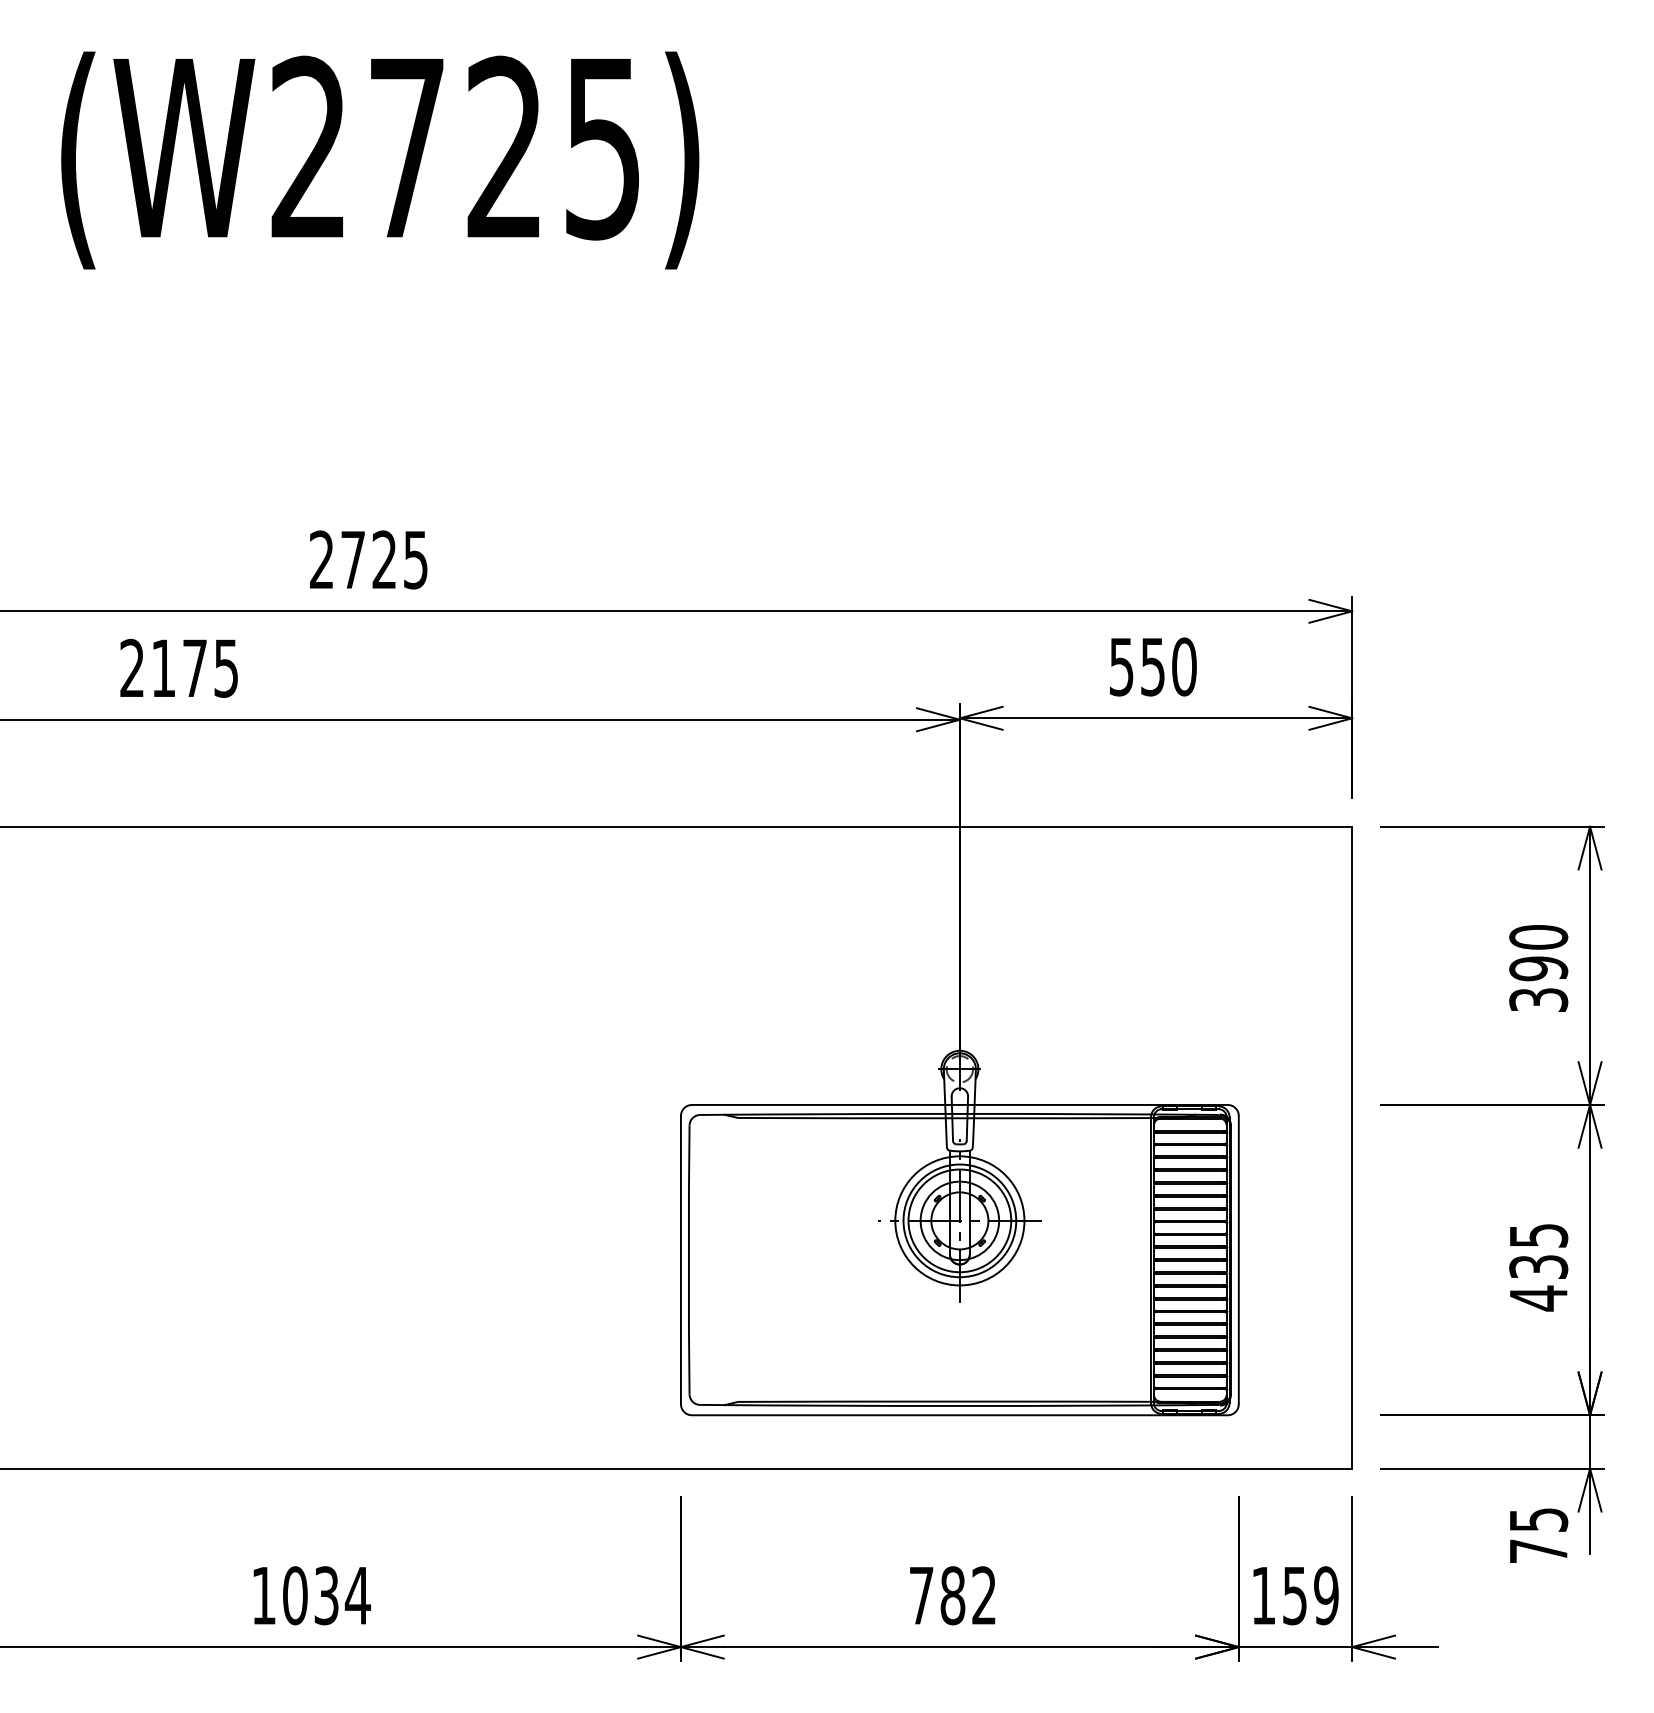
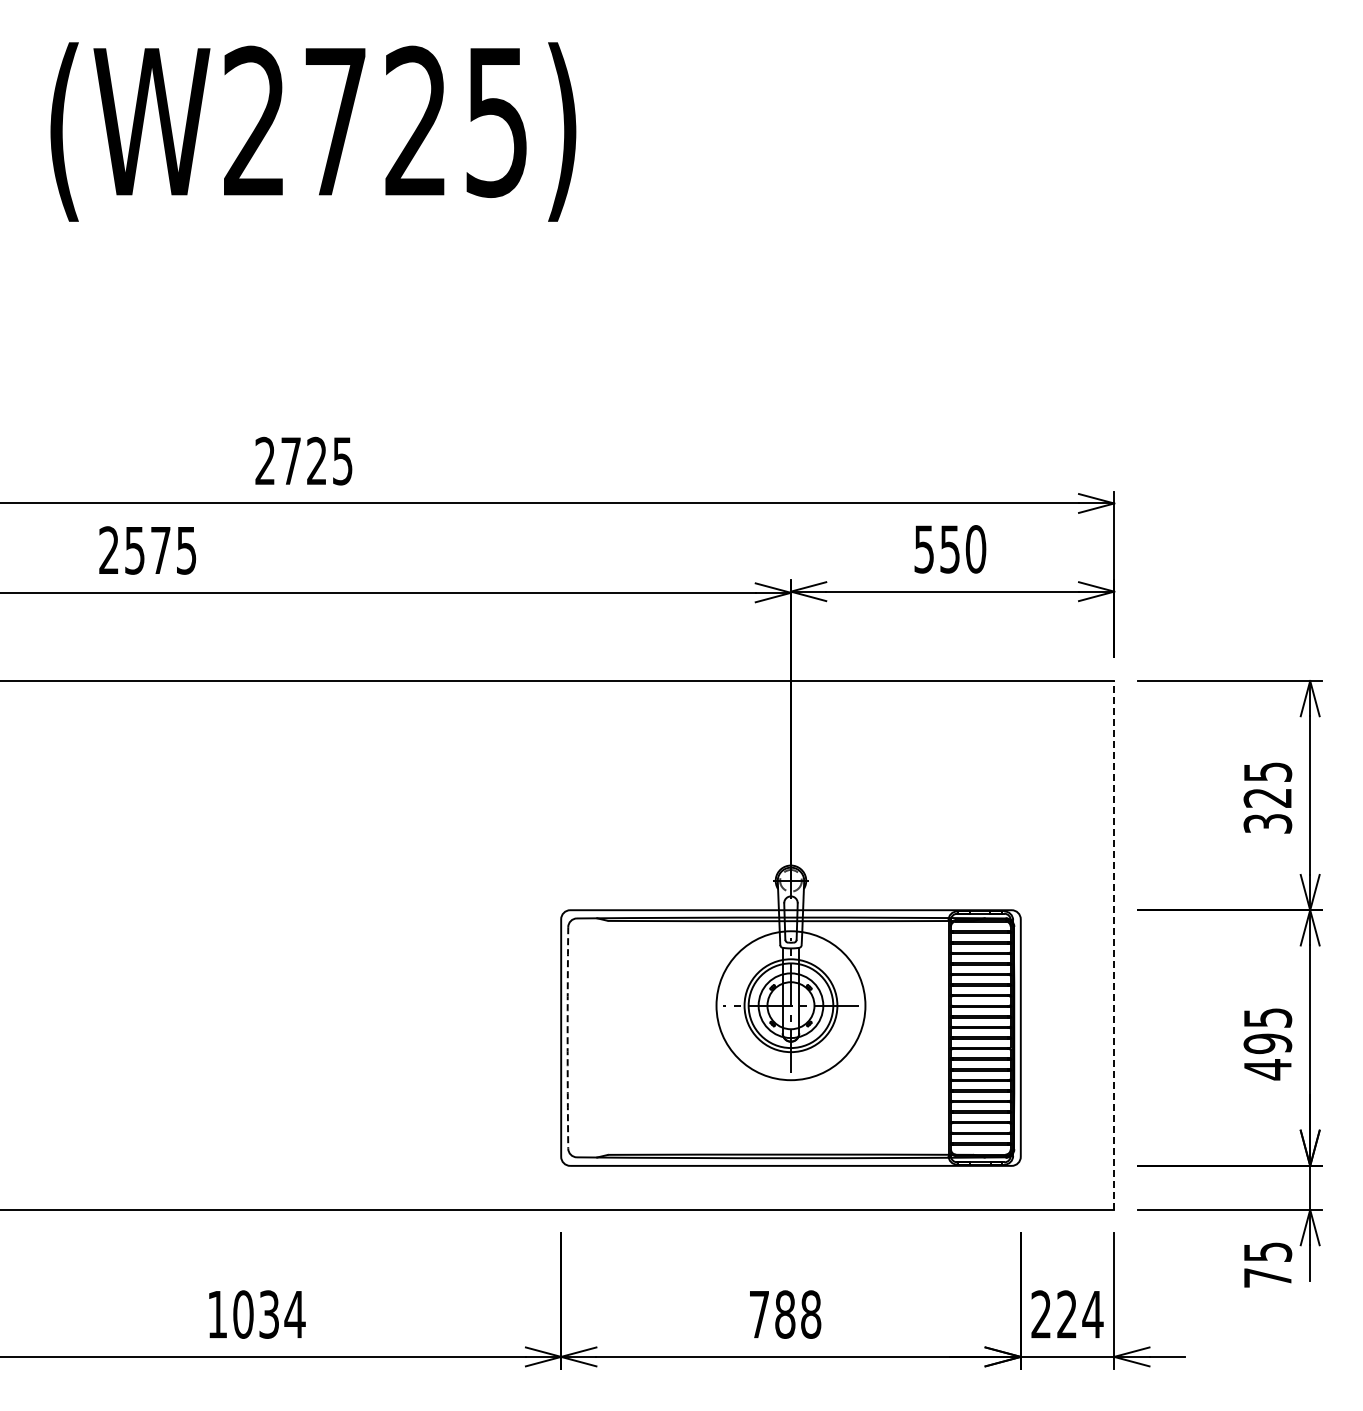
text: (163, 668) -> (134, 550), 2175 -> 2575
text: (1538, 953) -> (1267, 785), 390 -> 325
line: (1352, 1146) -> (1114, 944), solid -> dashed
circle: (959, 1220) -> (790, 1005), size x1.4
arc: (688, 1259) -> (567, 1037), solid -> dashed
text: (1538, 1266) -> (1267, 1043), 435 -> 495
text: (984, 1595) -> (811, 1314), 782 -> 788
text: (1295, 1595) -> (1067, 1314), 159 -> 224

